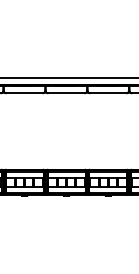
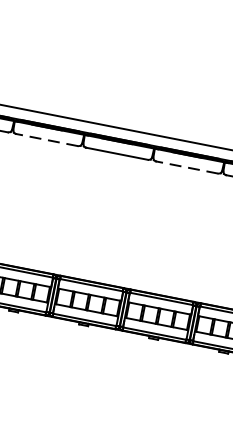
line: (24, 93) -> (46, 140), solid -> dashed
line: (108, 93) -> (187, 168), solid -> dashed

